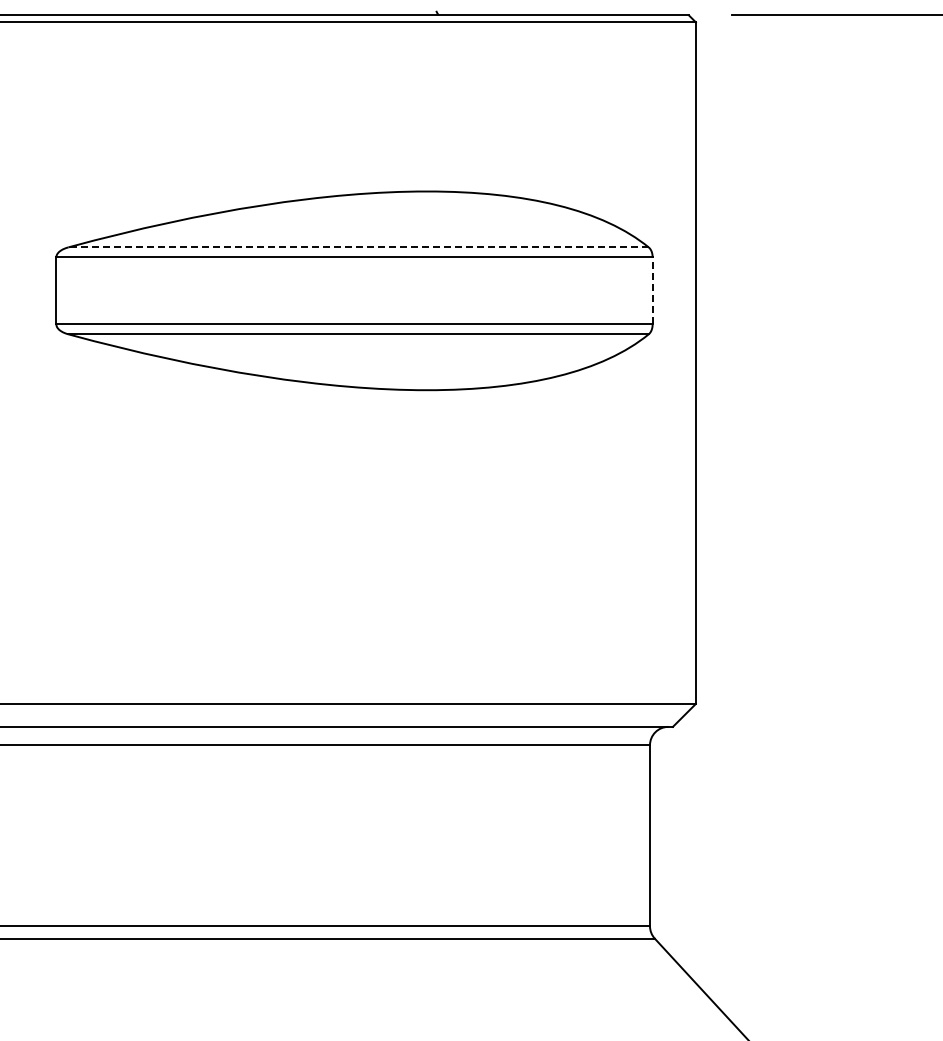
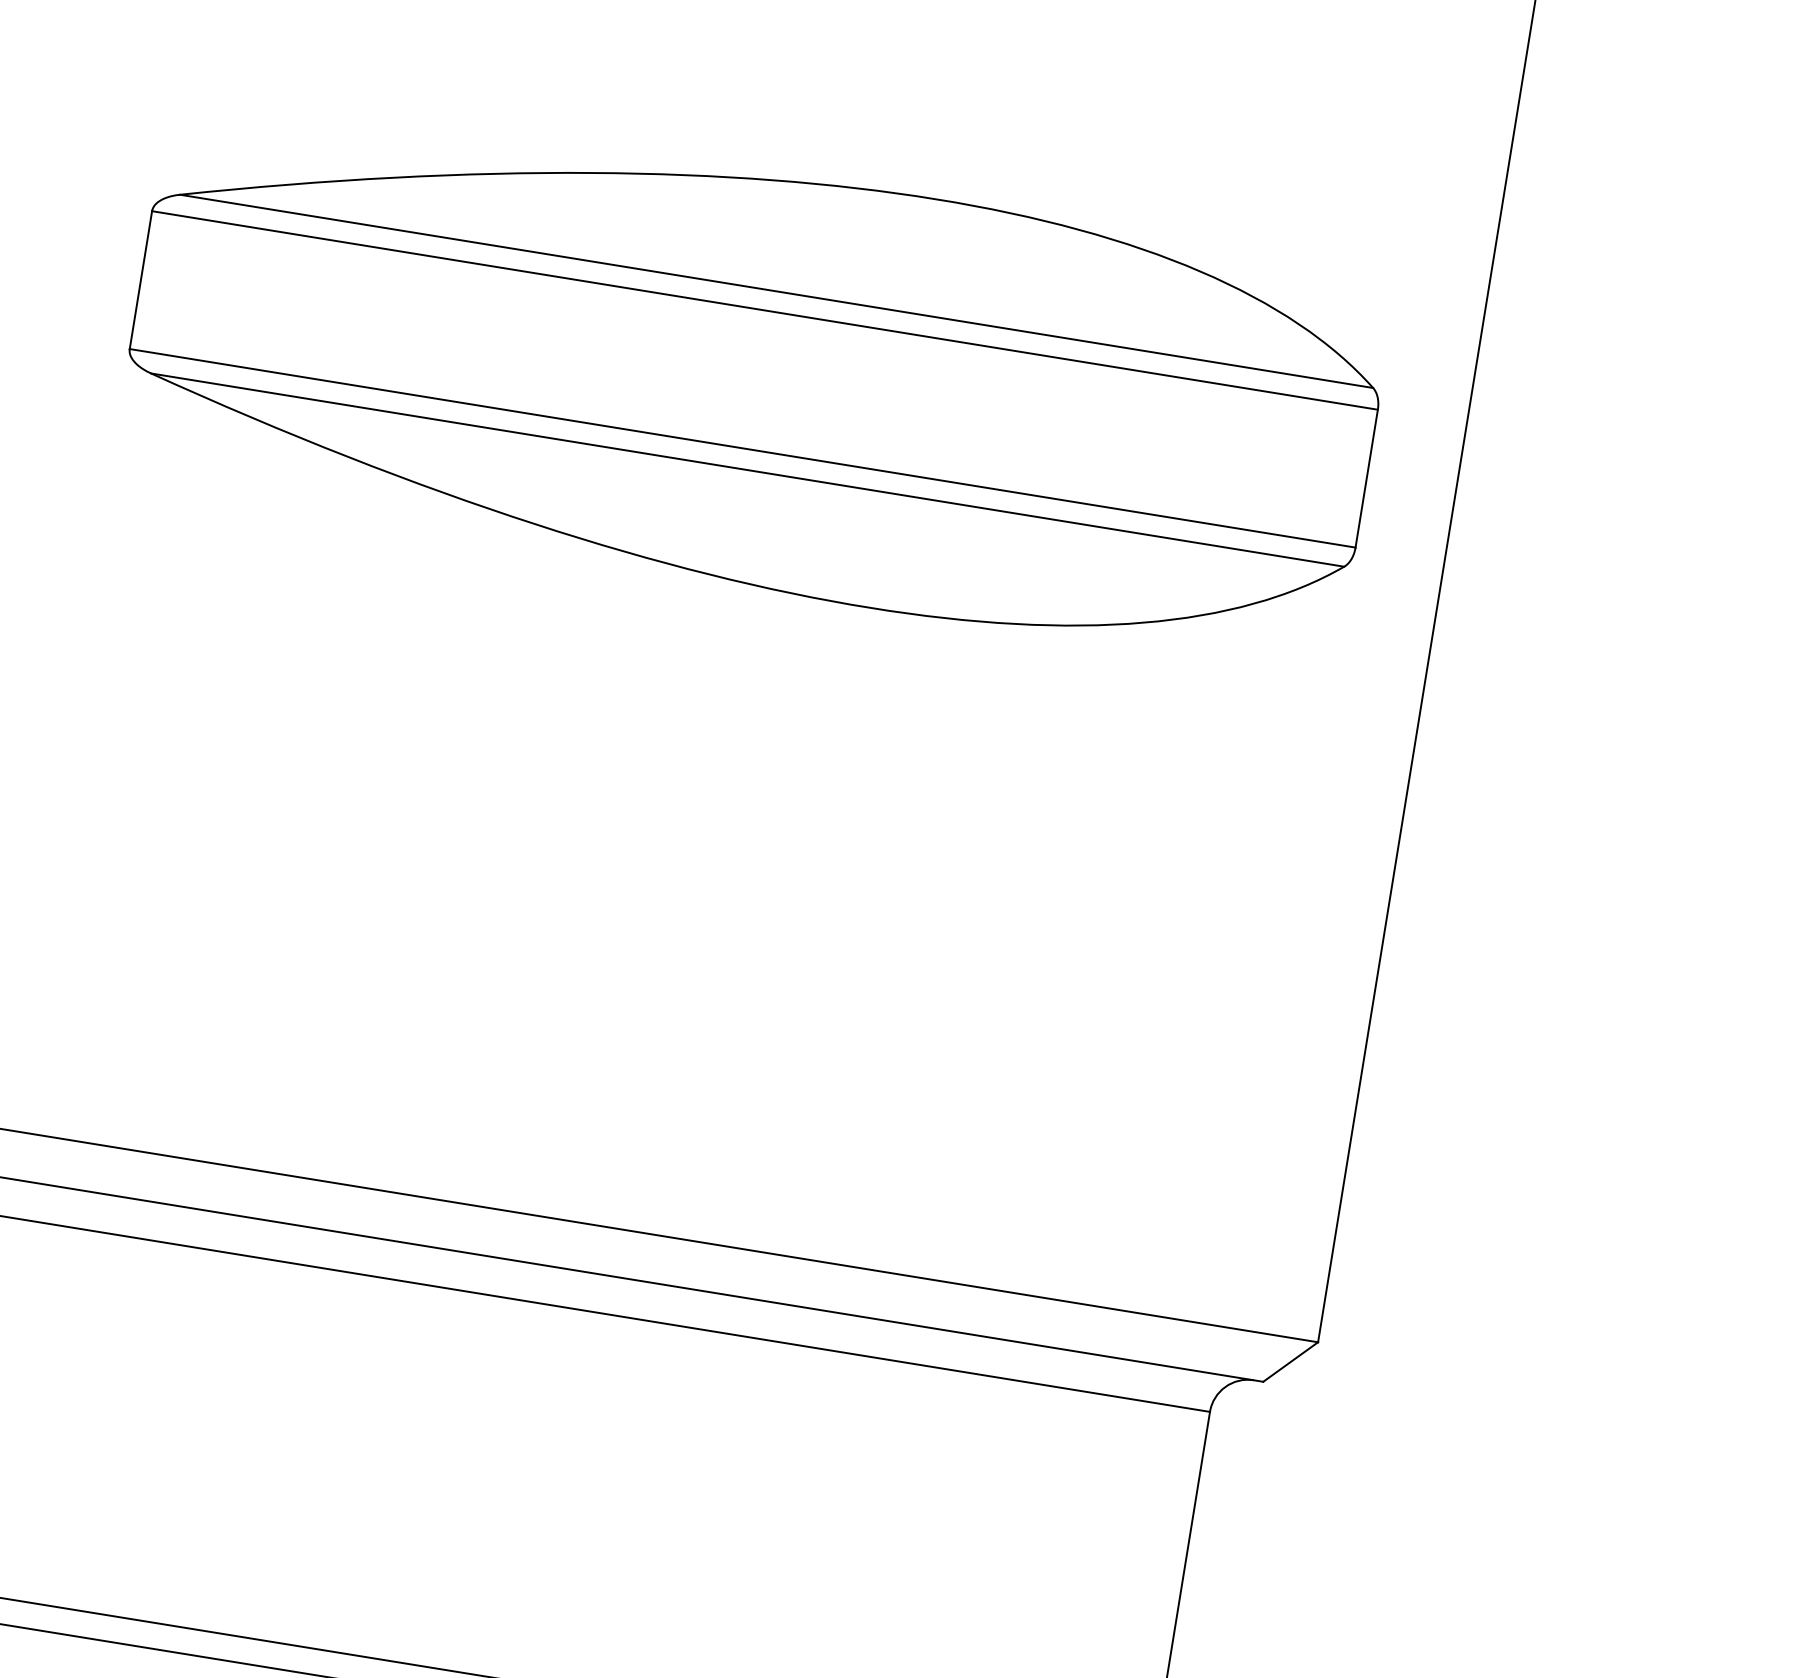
line: (358, 247) -> (776, 291), dashed -> solid
line: (652, 290) -> (1366, 477), dashed -> solid

